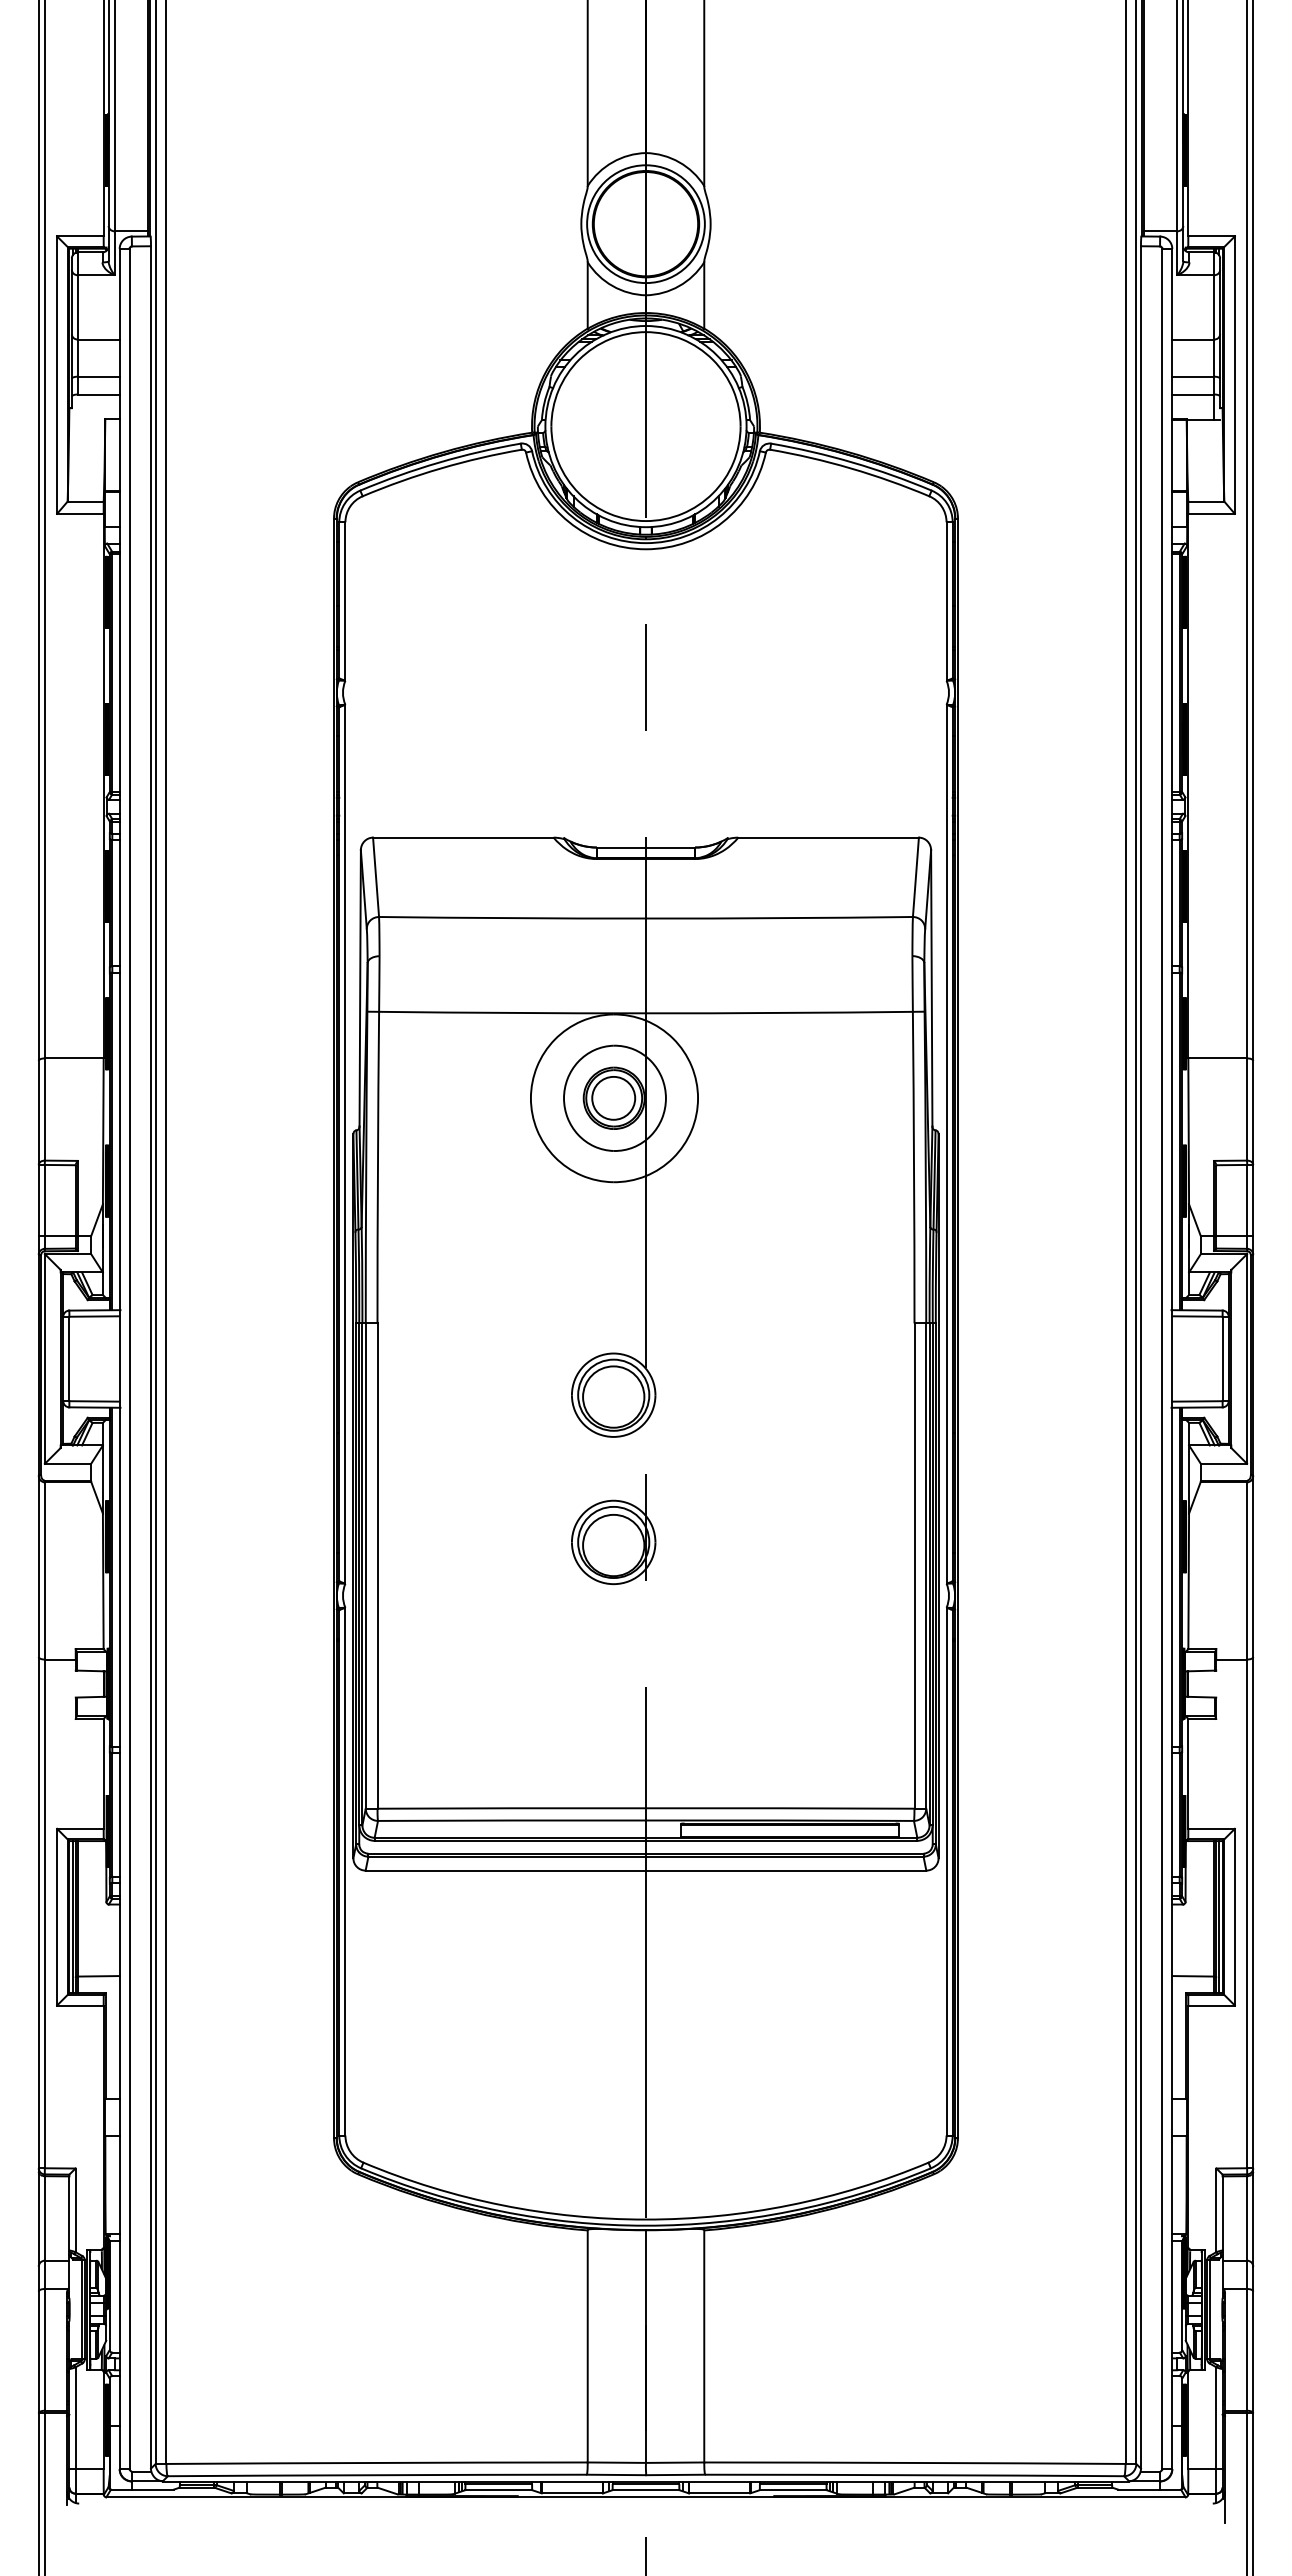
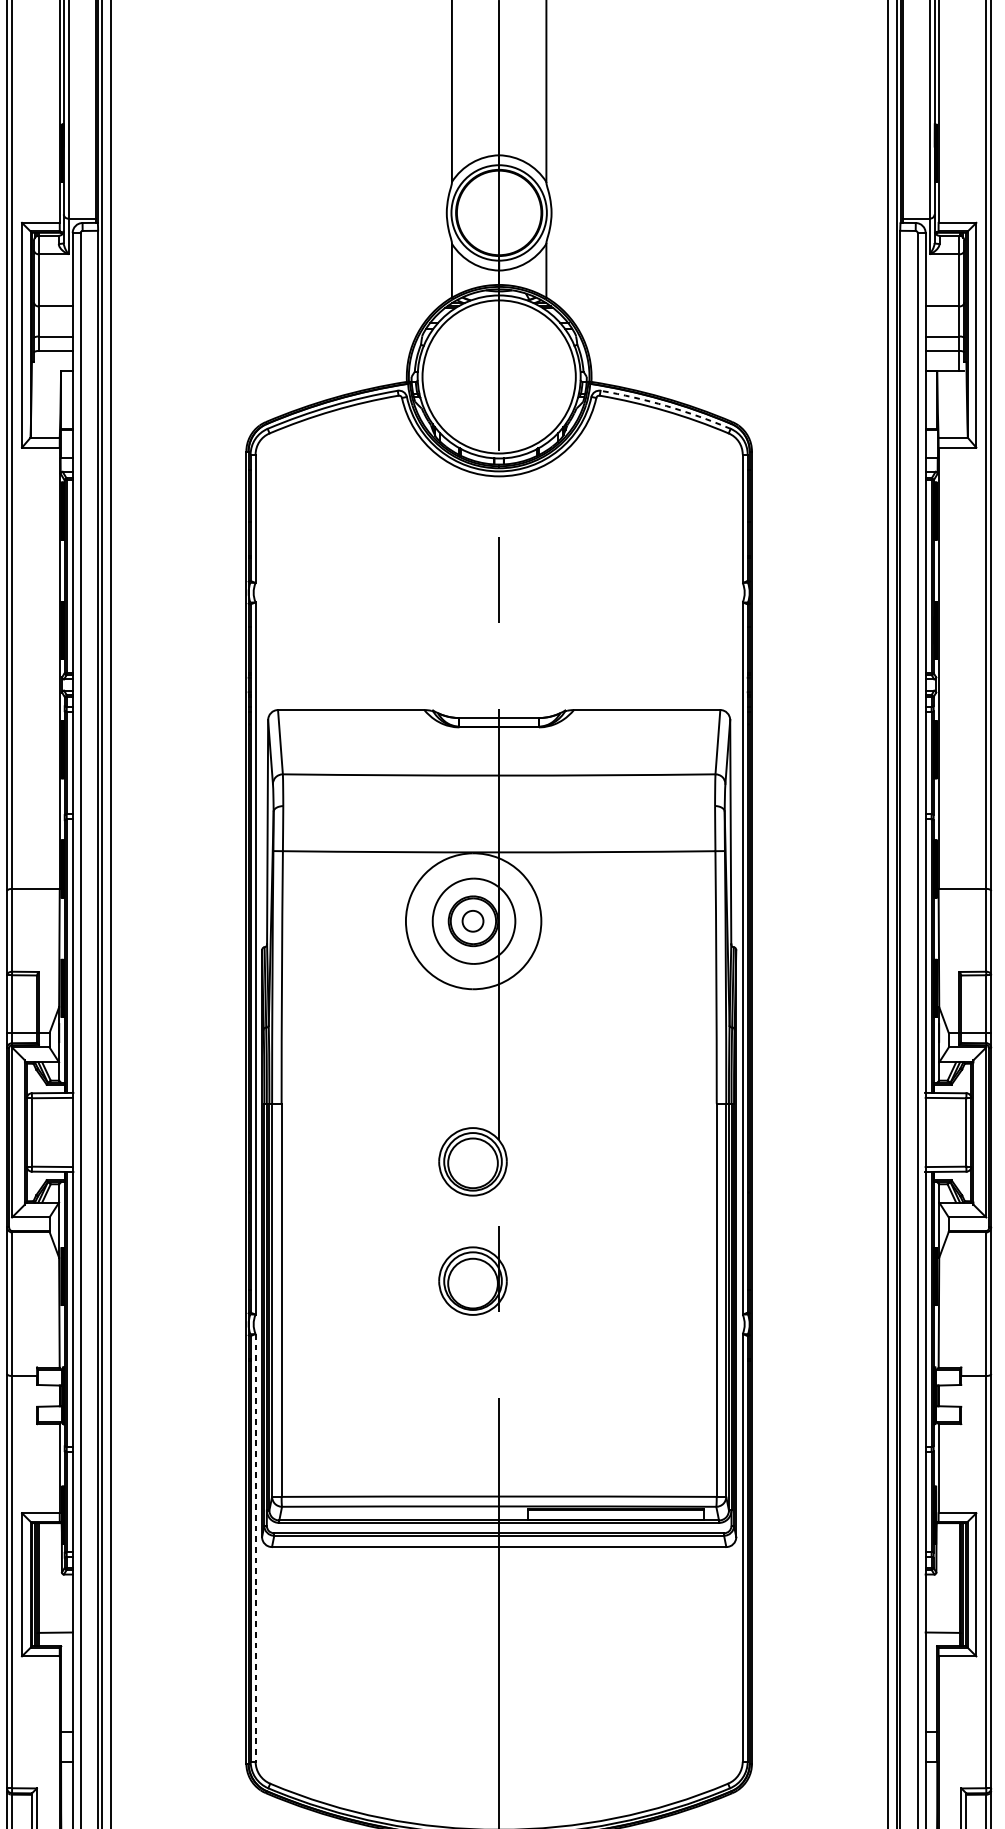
arc: (852, 462) -> (666, 406), solid -> dashed
circle: (613, 1097) -> (472, 920), size x0.6
line: (345, 1871) -> (255, 1547), solid -> dashed

